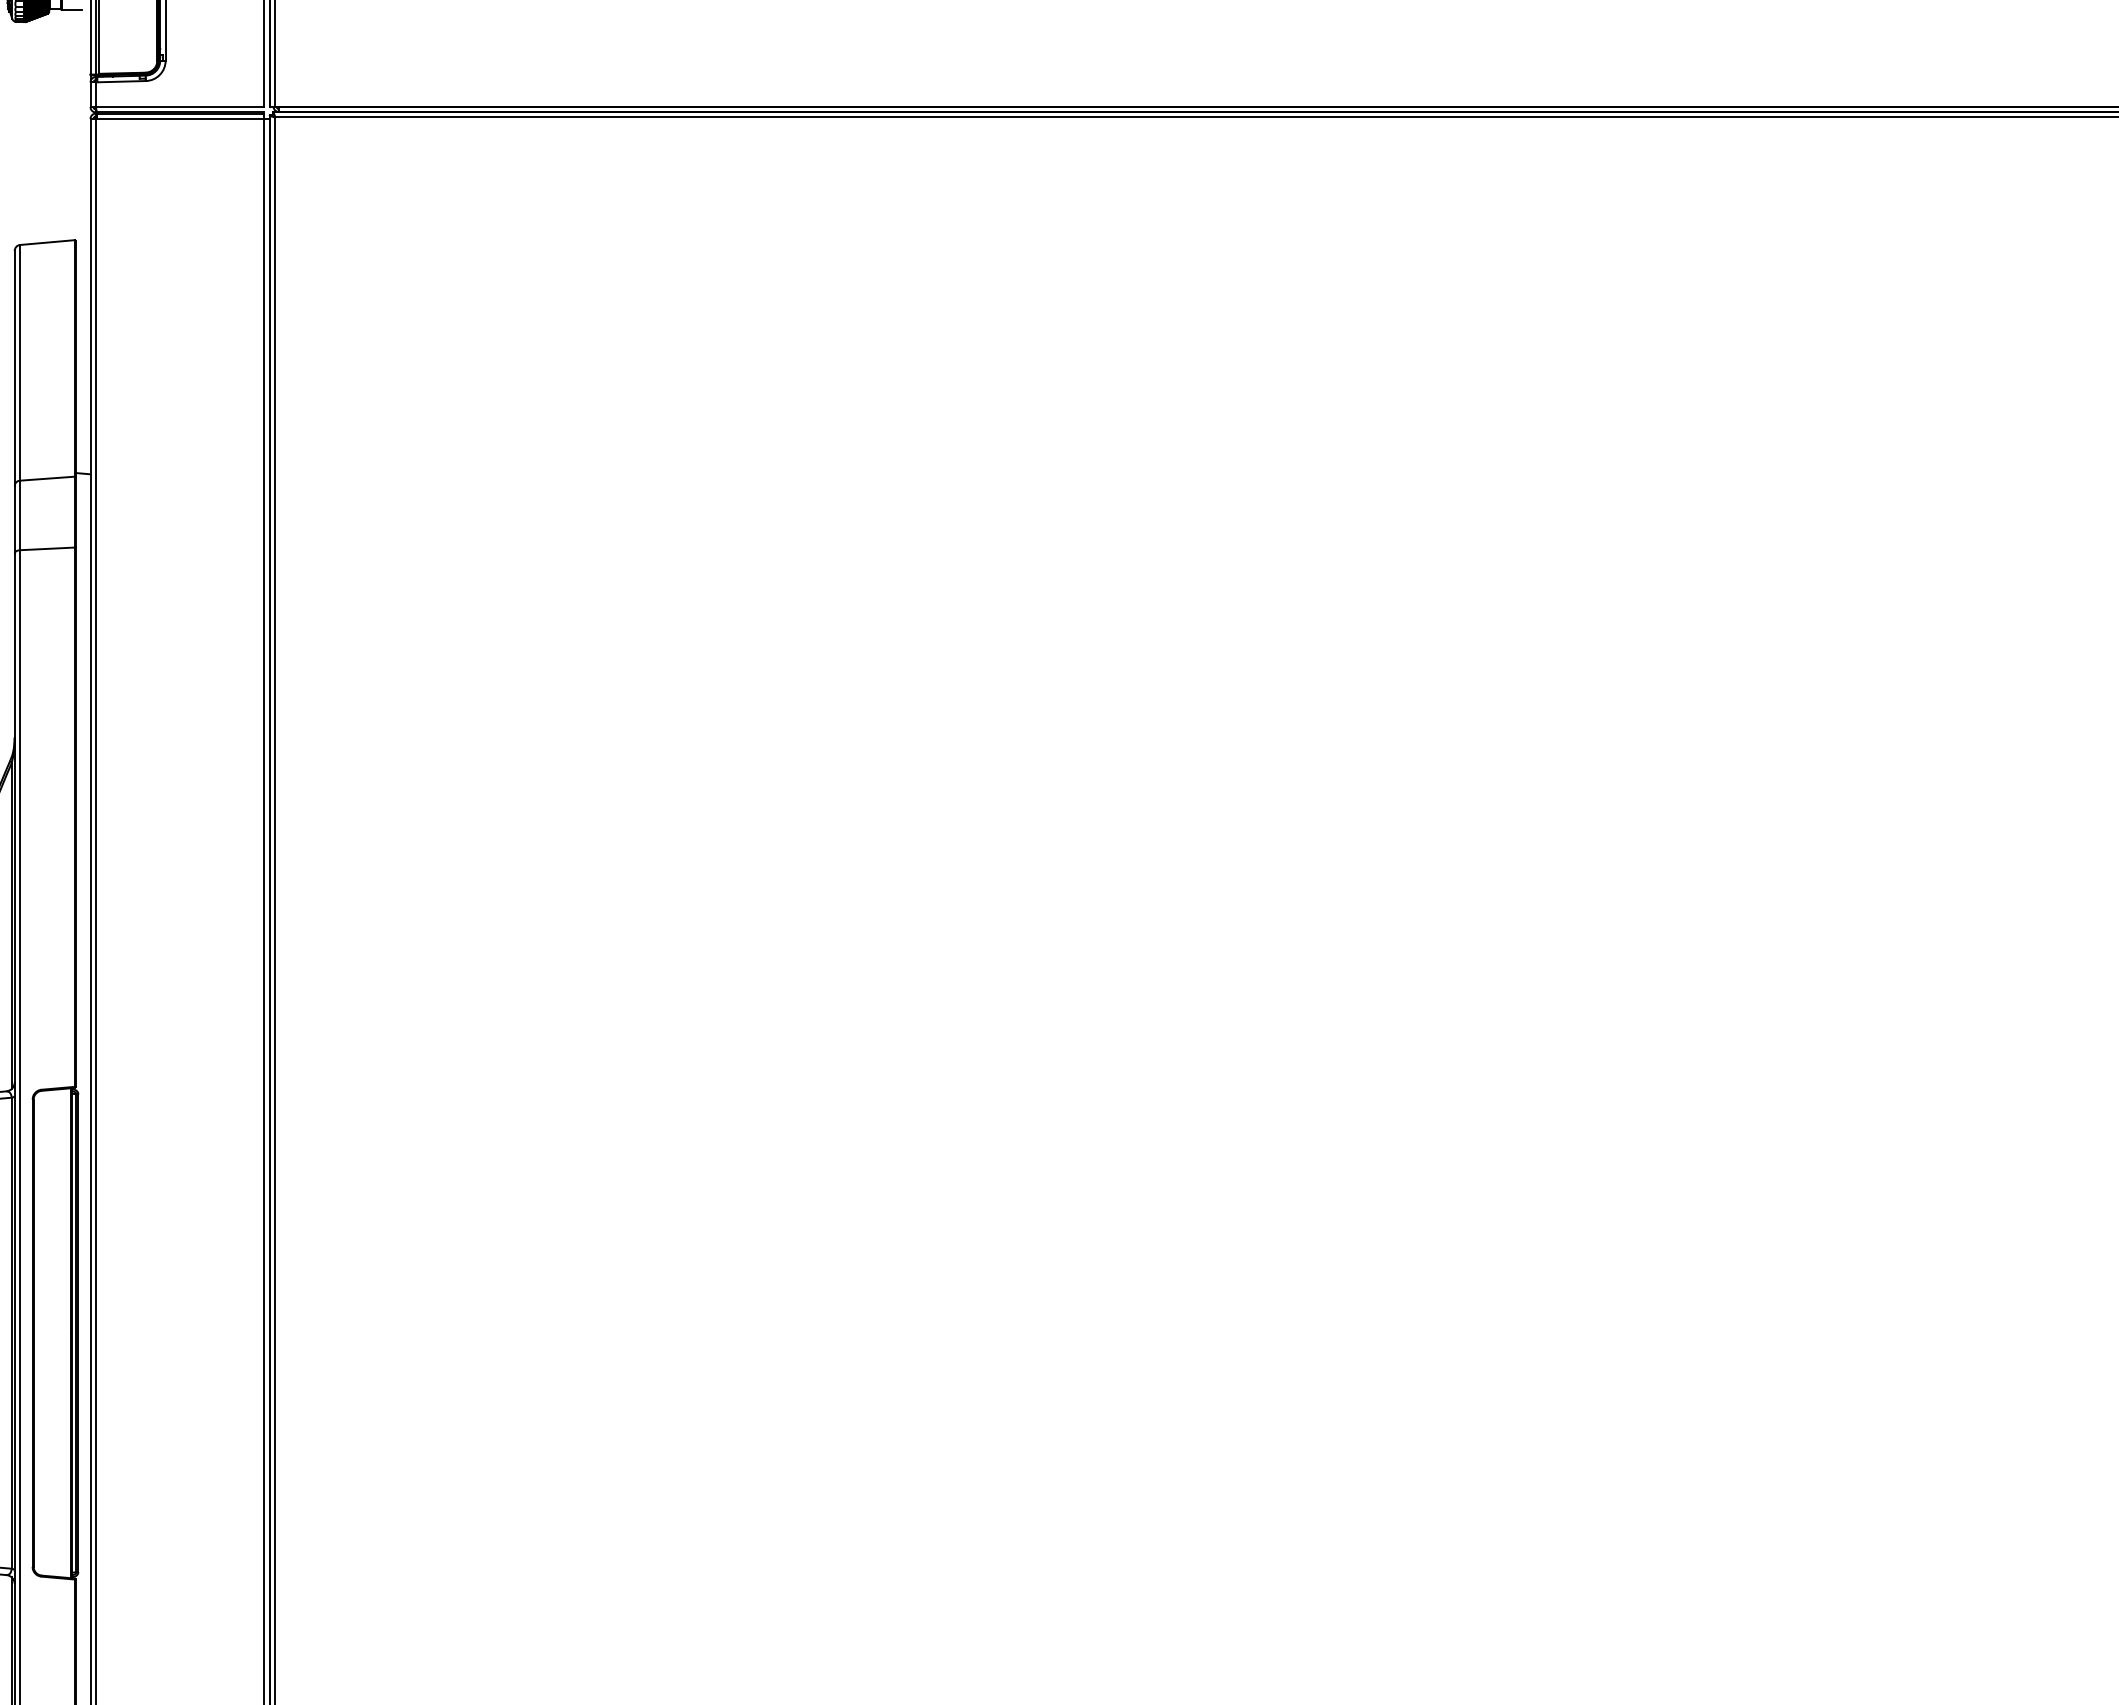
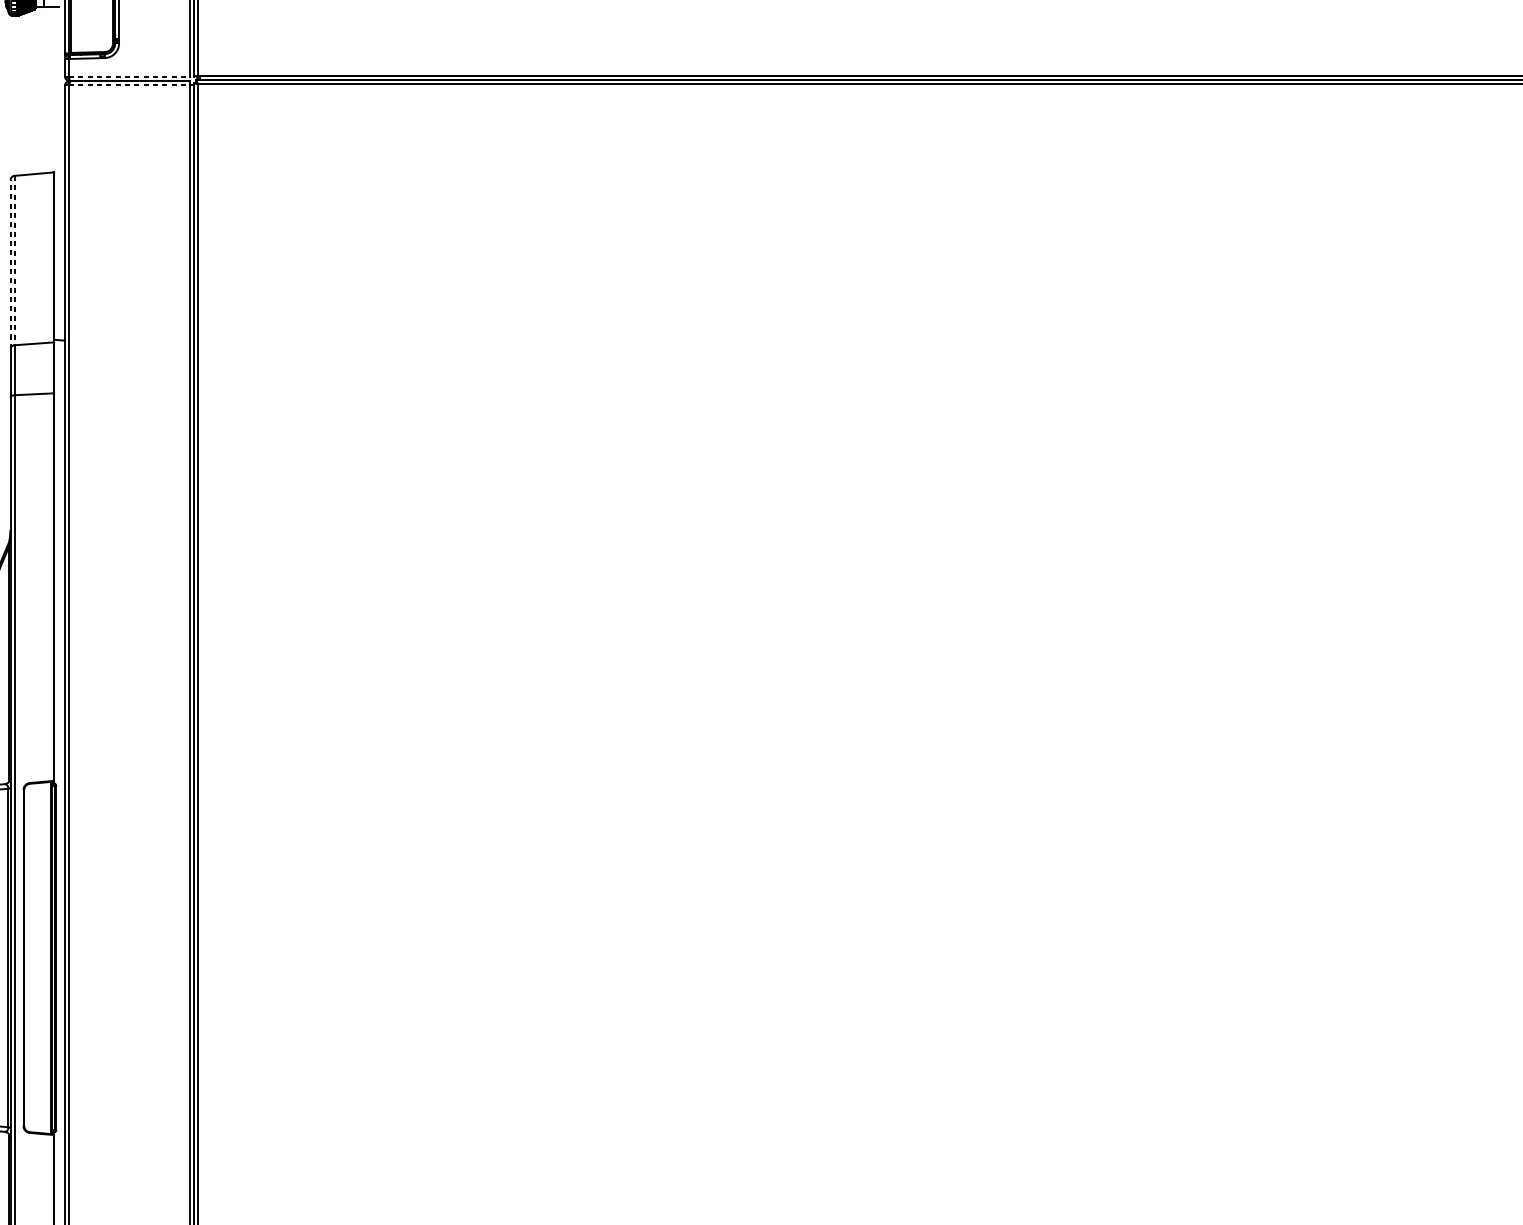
line: (180, 107) -> (129, 77), solid -> dashed
line: (180, 118) -> (129, 84), solid -> dashed
line: (20, 362) -> (14, 260), solid -> dashed
line: (14, 367) -> (10, 263), solid -> dashed

